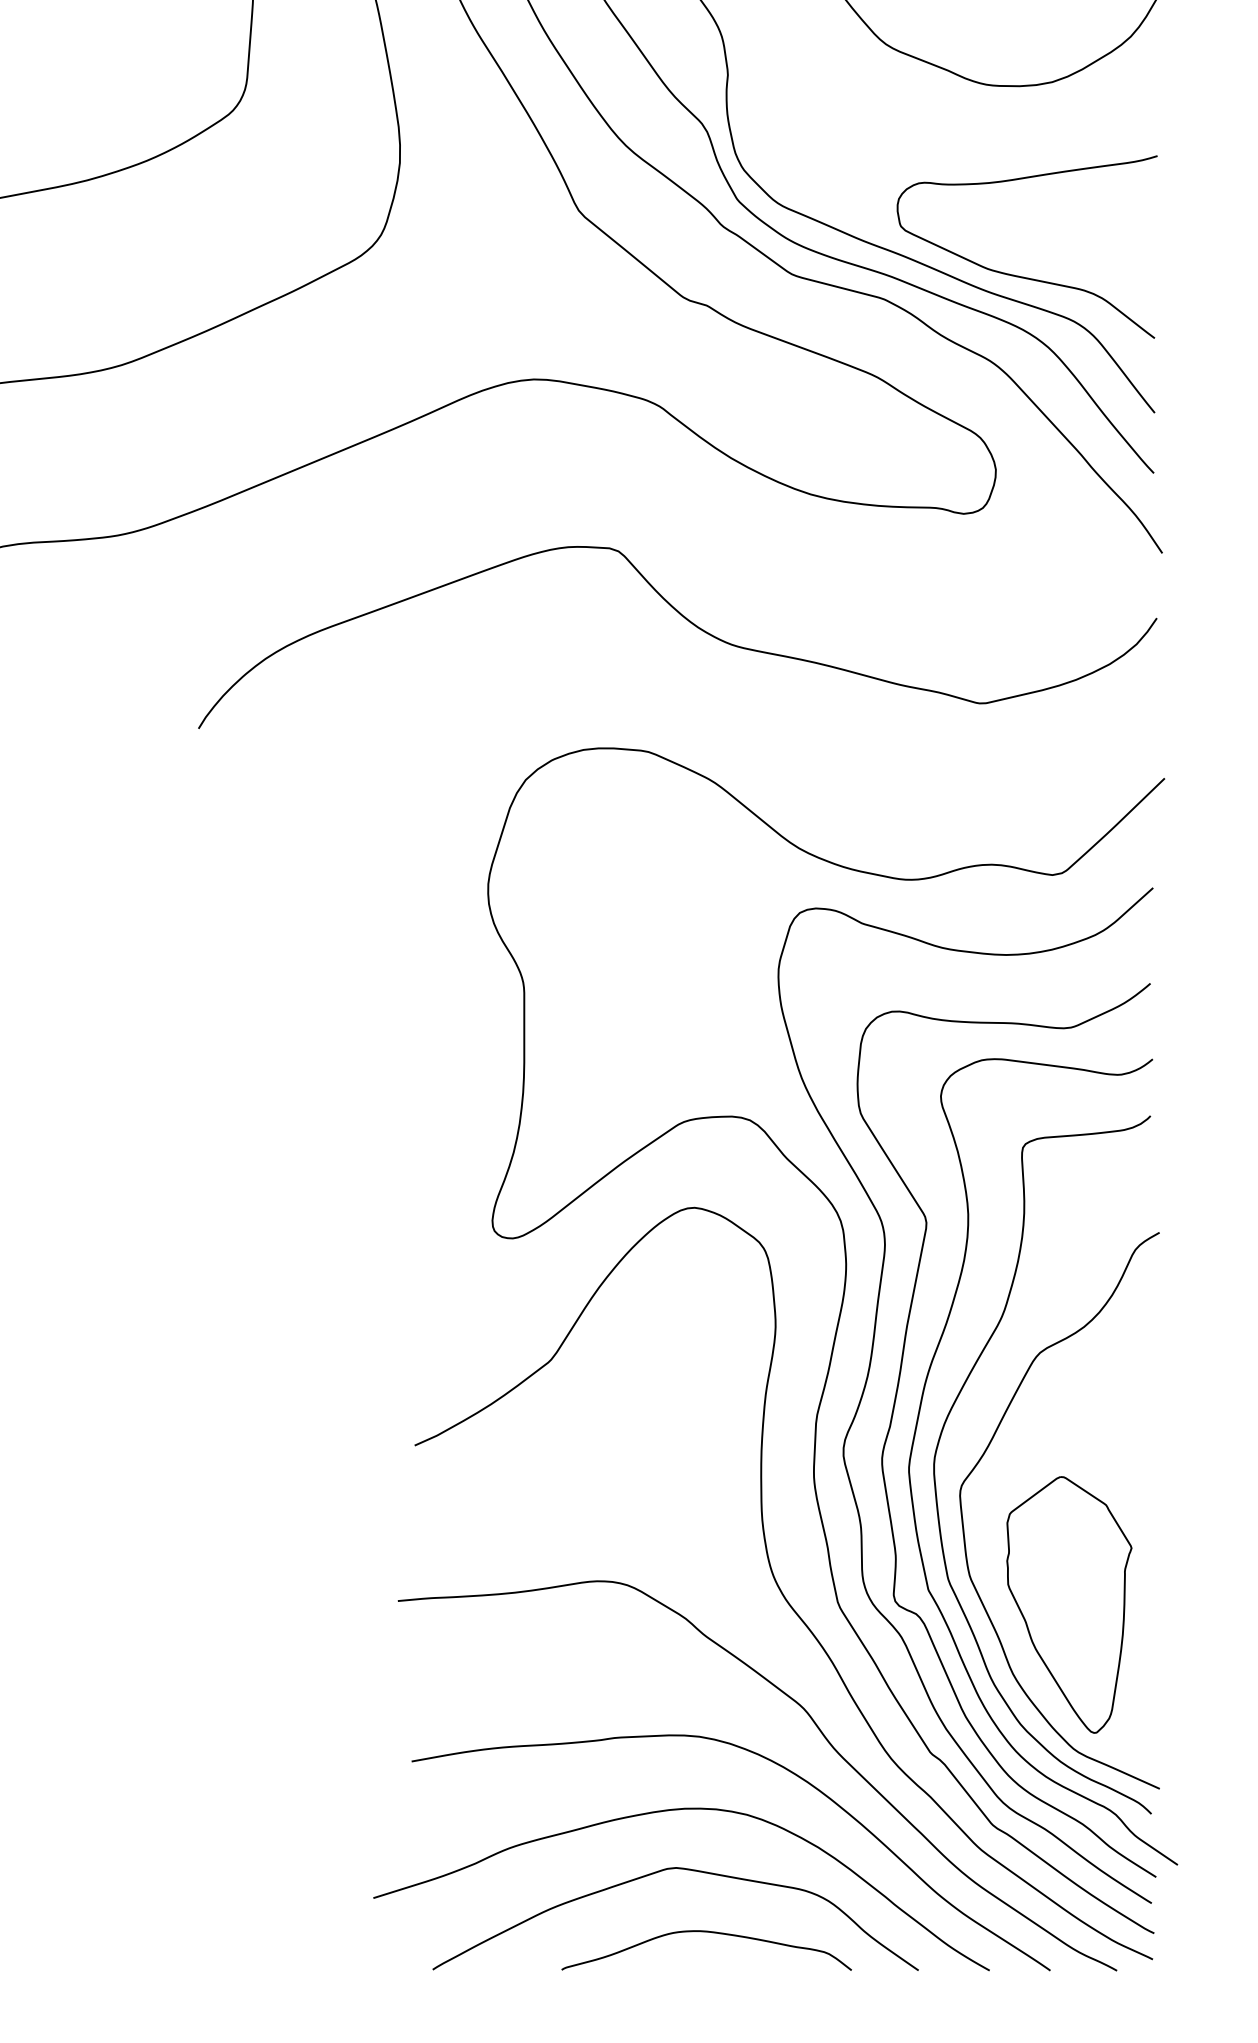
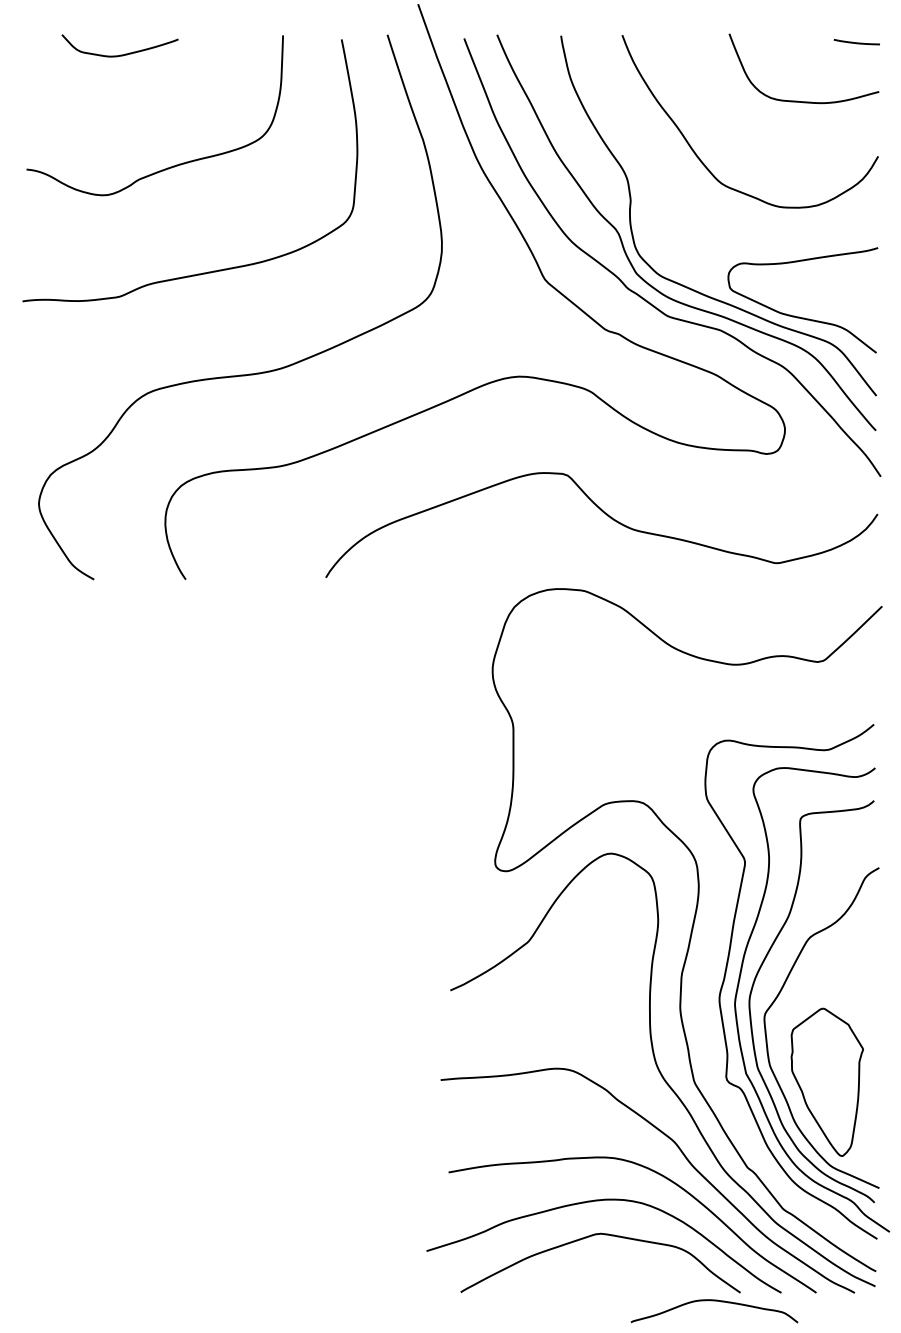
curve: (869, 1376) -> (712, 950), removed
curve: (706, 1933) -> (714, 1301), moved

